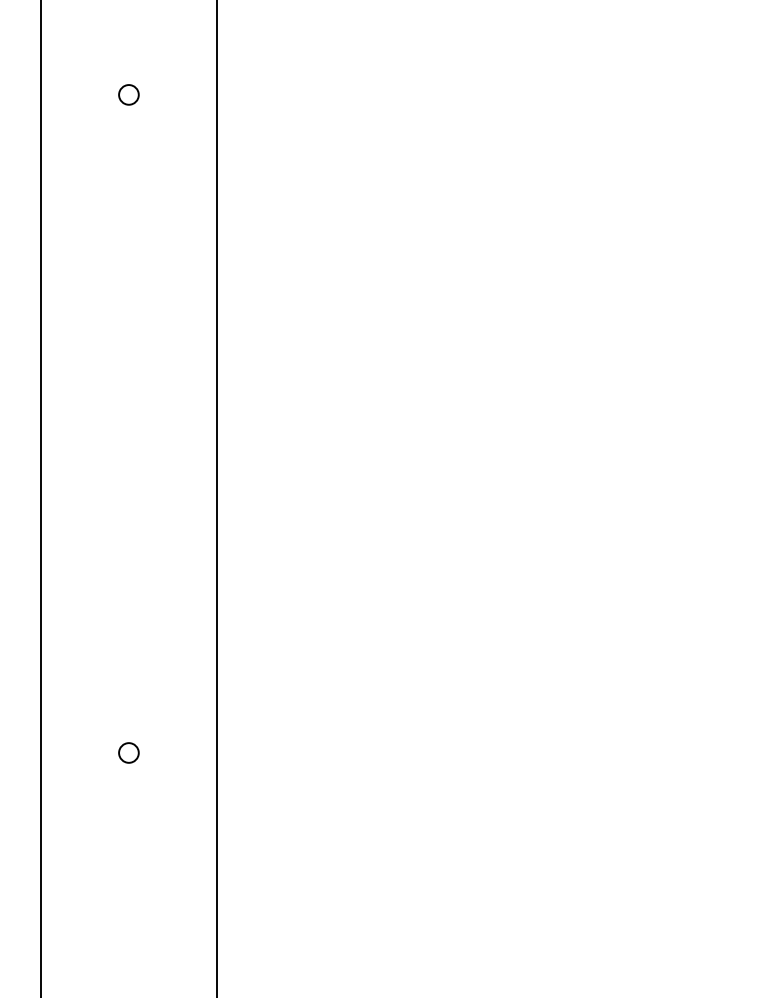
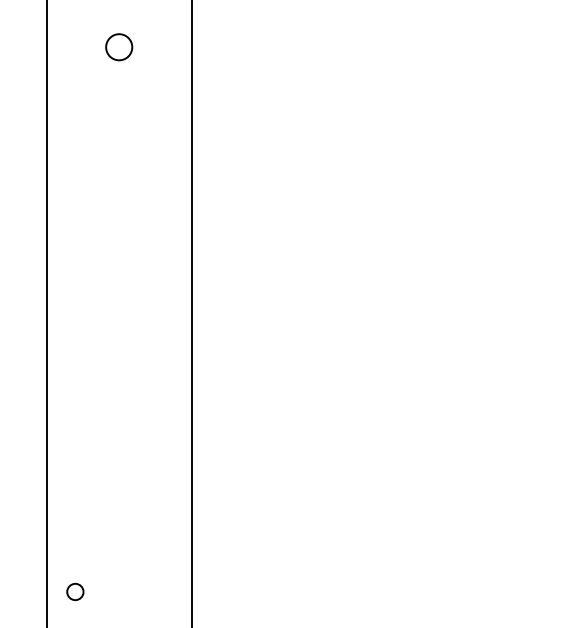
circle: (128, 94) -> (118, 46), size x1.6
circle: (128, 752) -> (75, 591), moved

